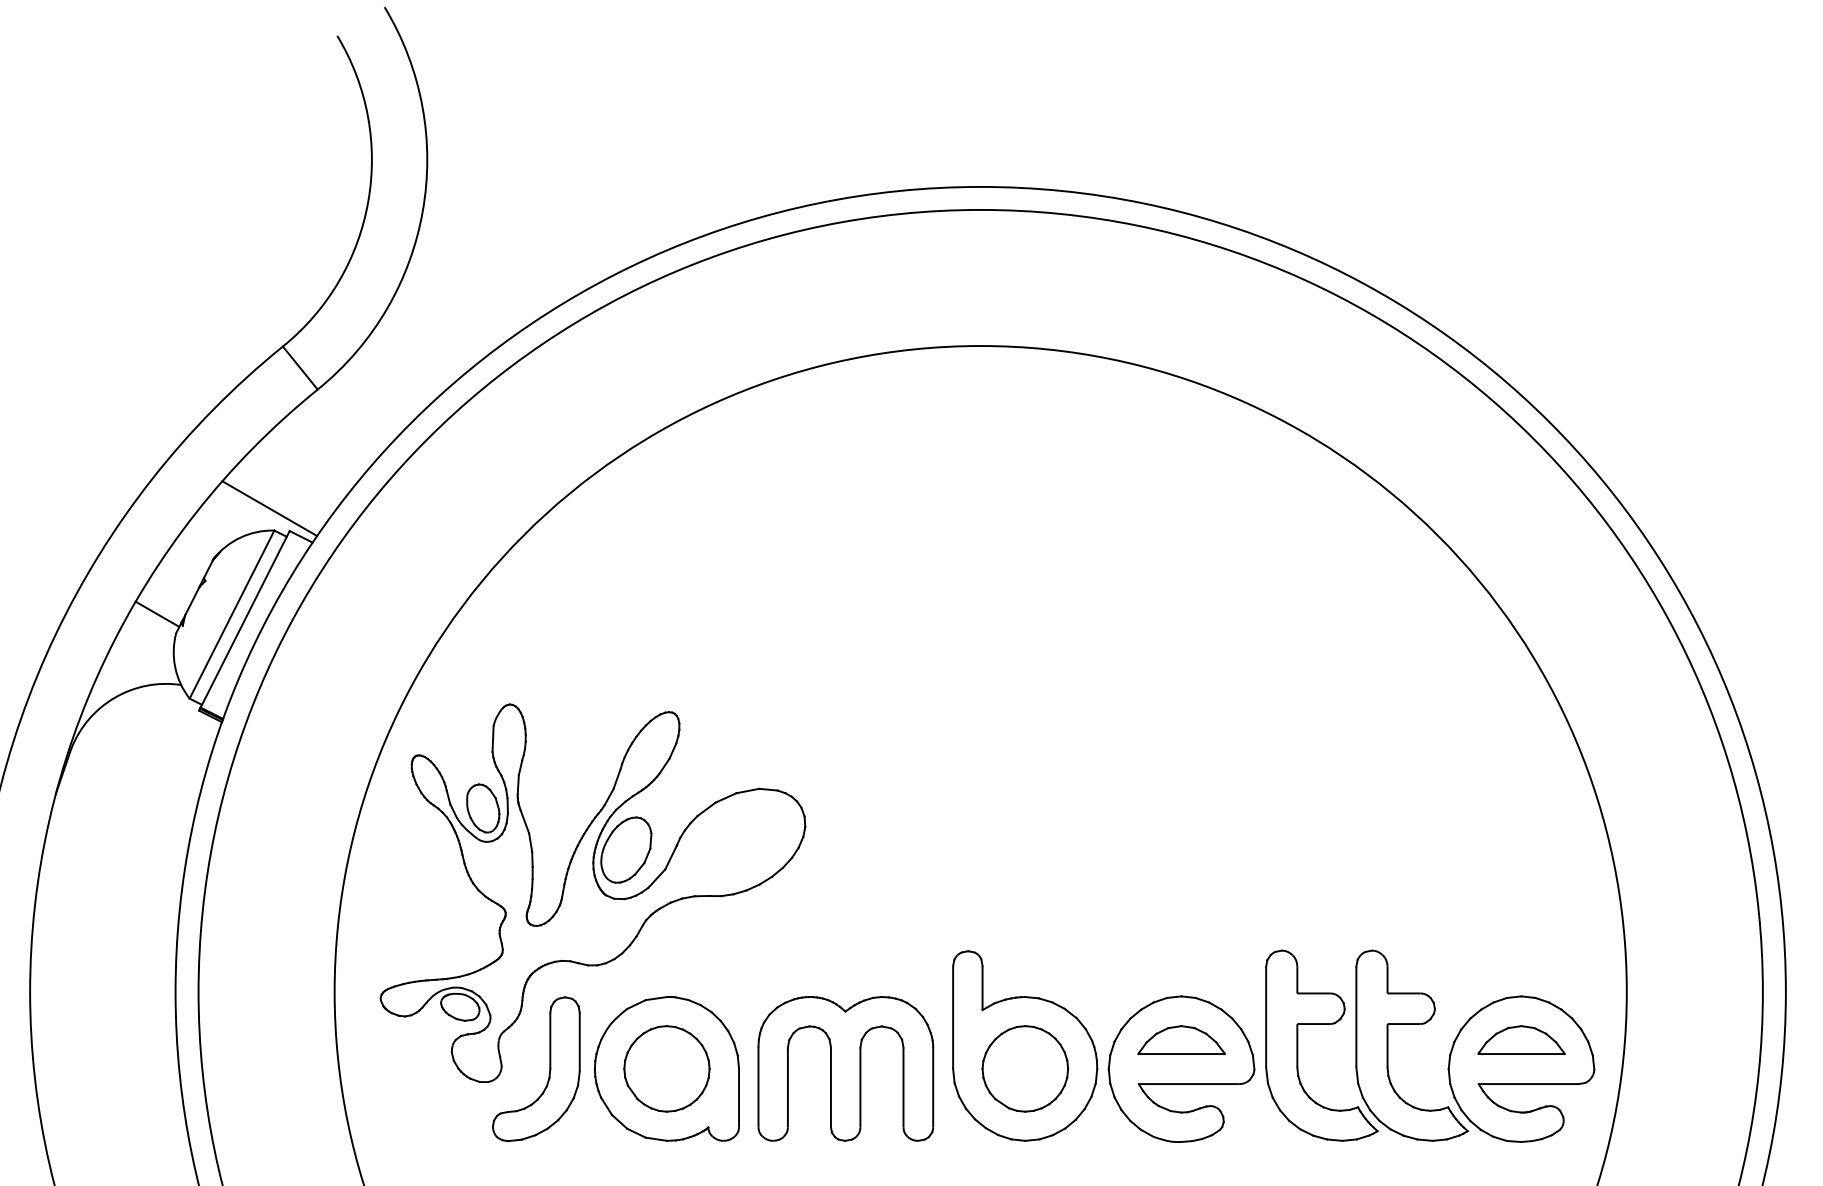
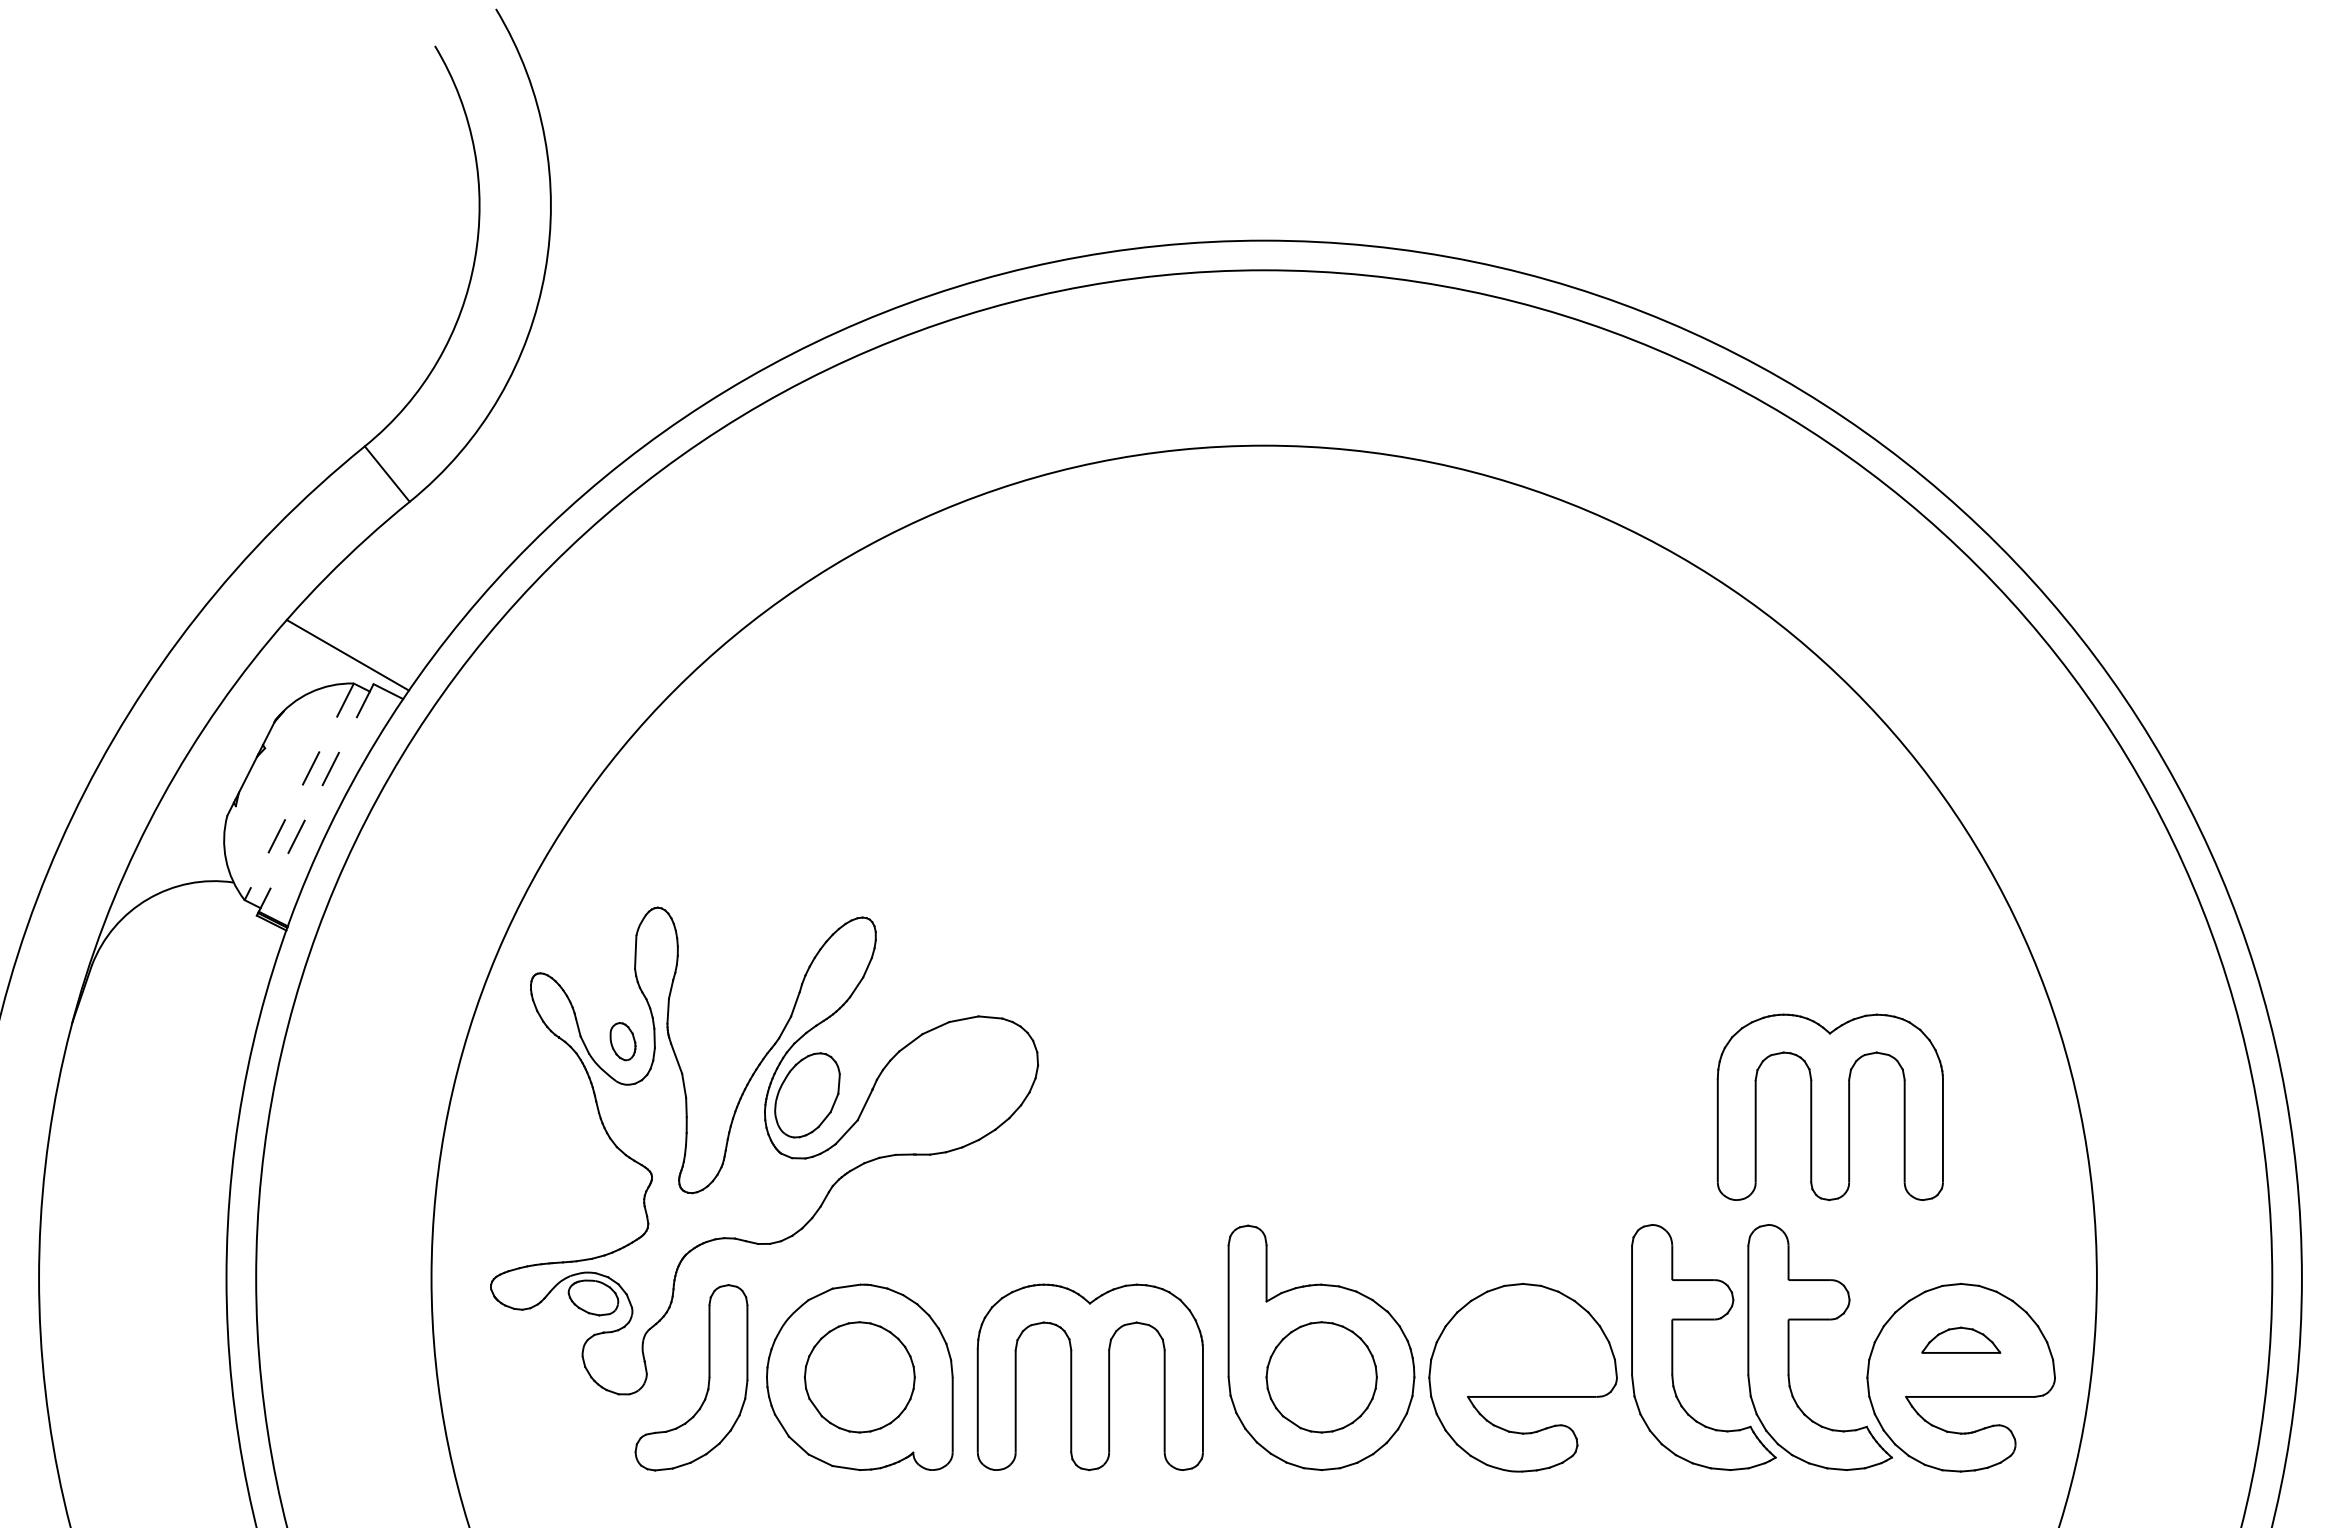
line: (157, 614) -> (203, 791), removed
line: (232, 615) -> (299, 792), solid -> dashed
line: (245, 619) -> (316, 798), solid -> dashed
part: (482, 808) -> (622, 1041), size x0.6
part: (1419, 859) -> (1829, 1107), added
part: (1181, 1040) -> (1522, 1340), removed
part: (1520, 1040) -> (1960, 1340), size x0.7

